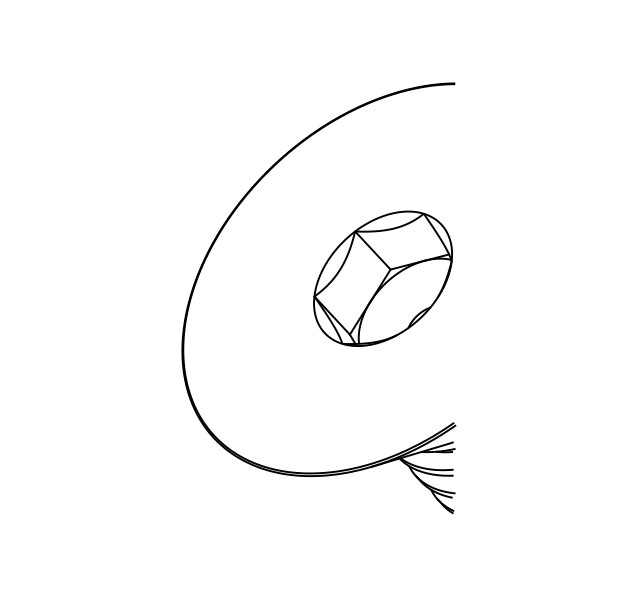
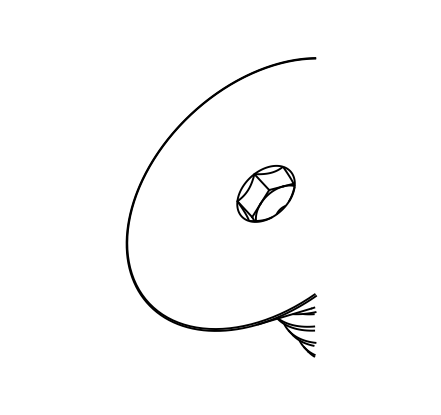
part: (382, 278) -> (265, 193), size x0.6

